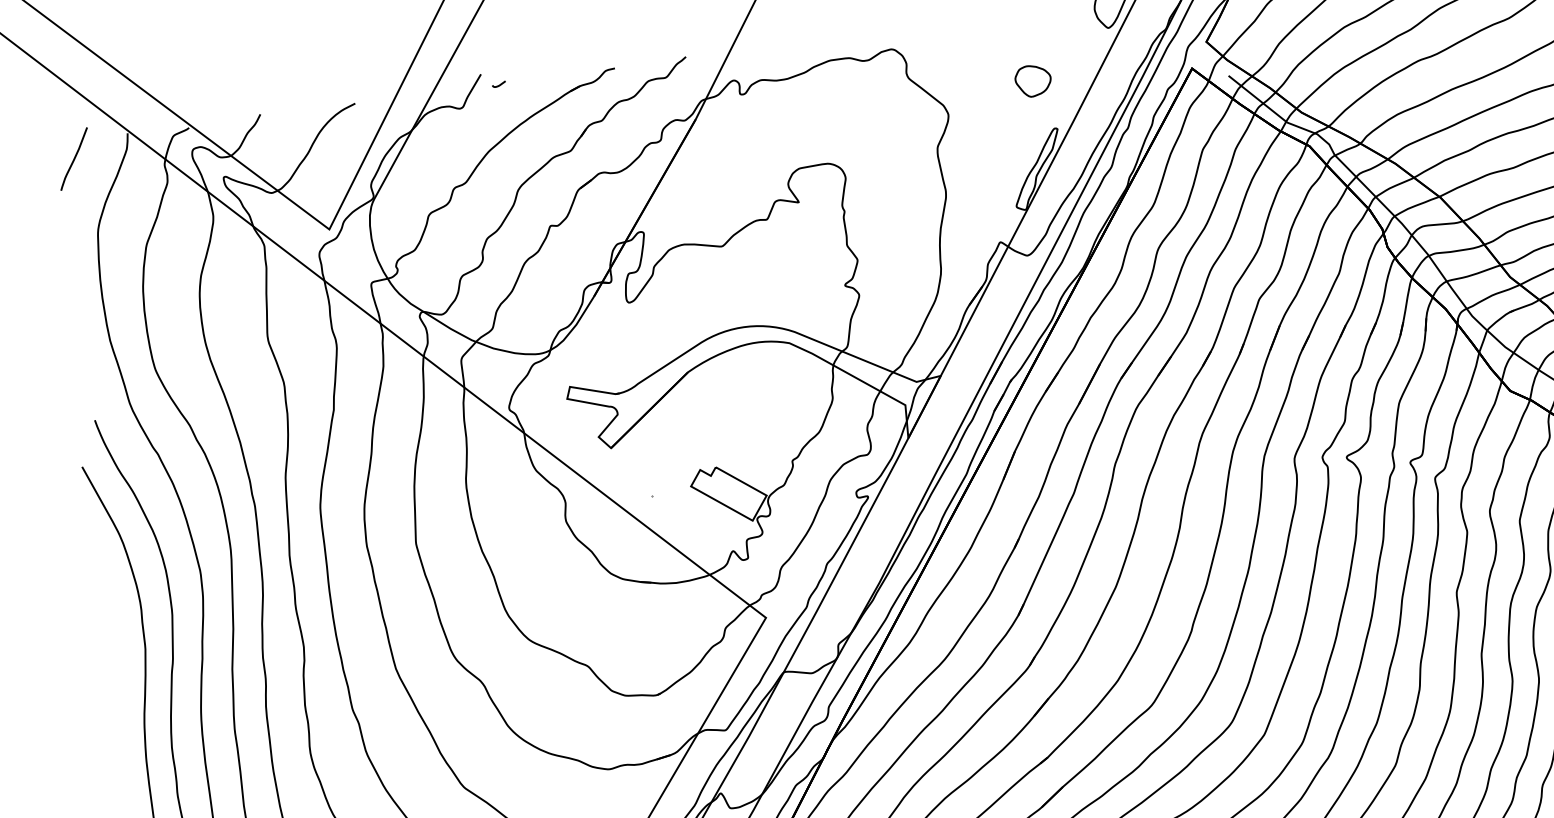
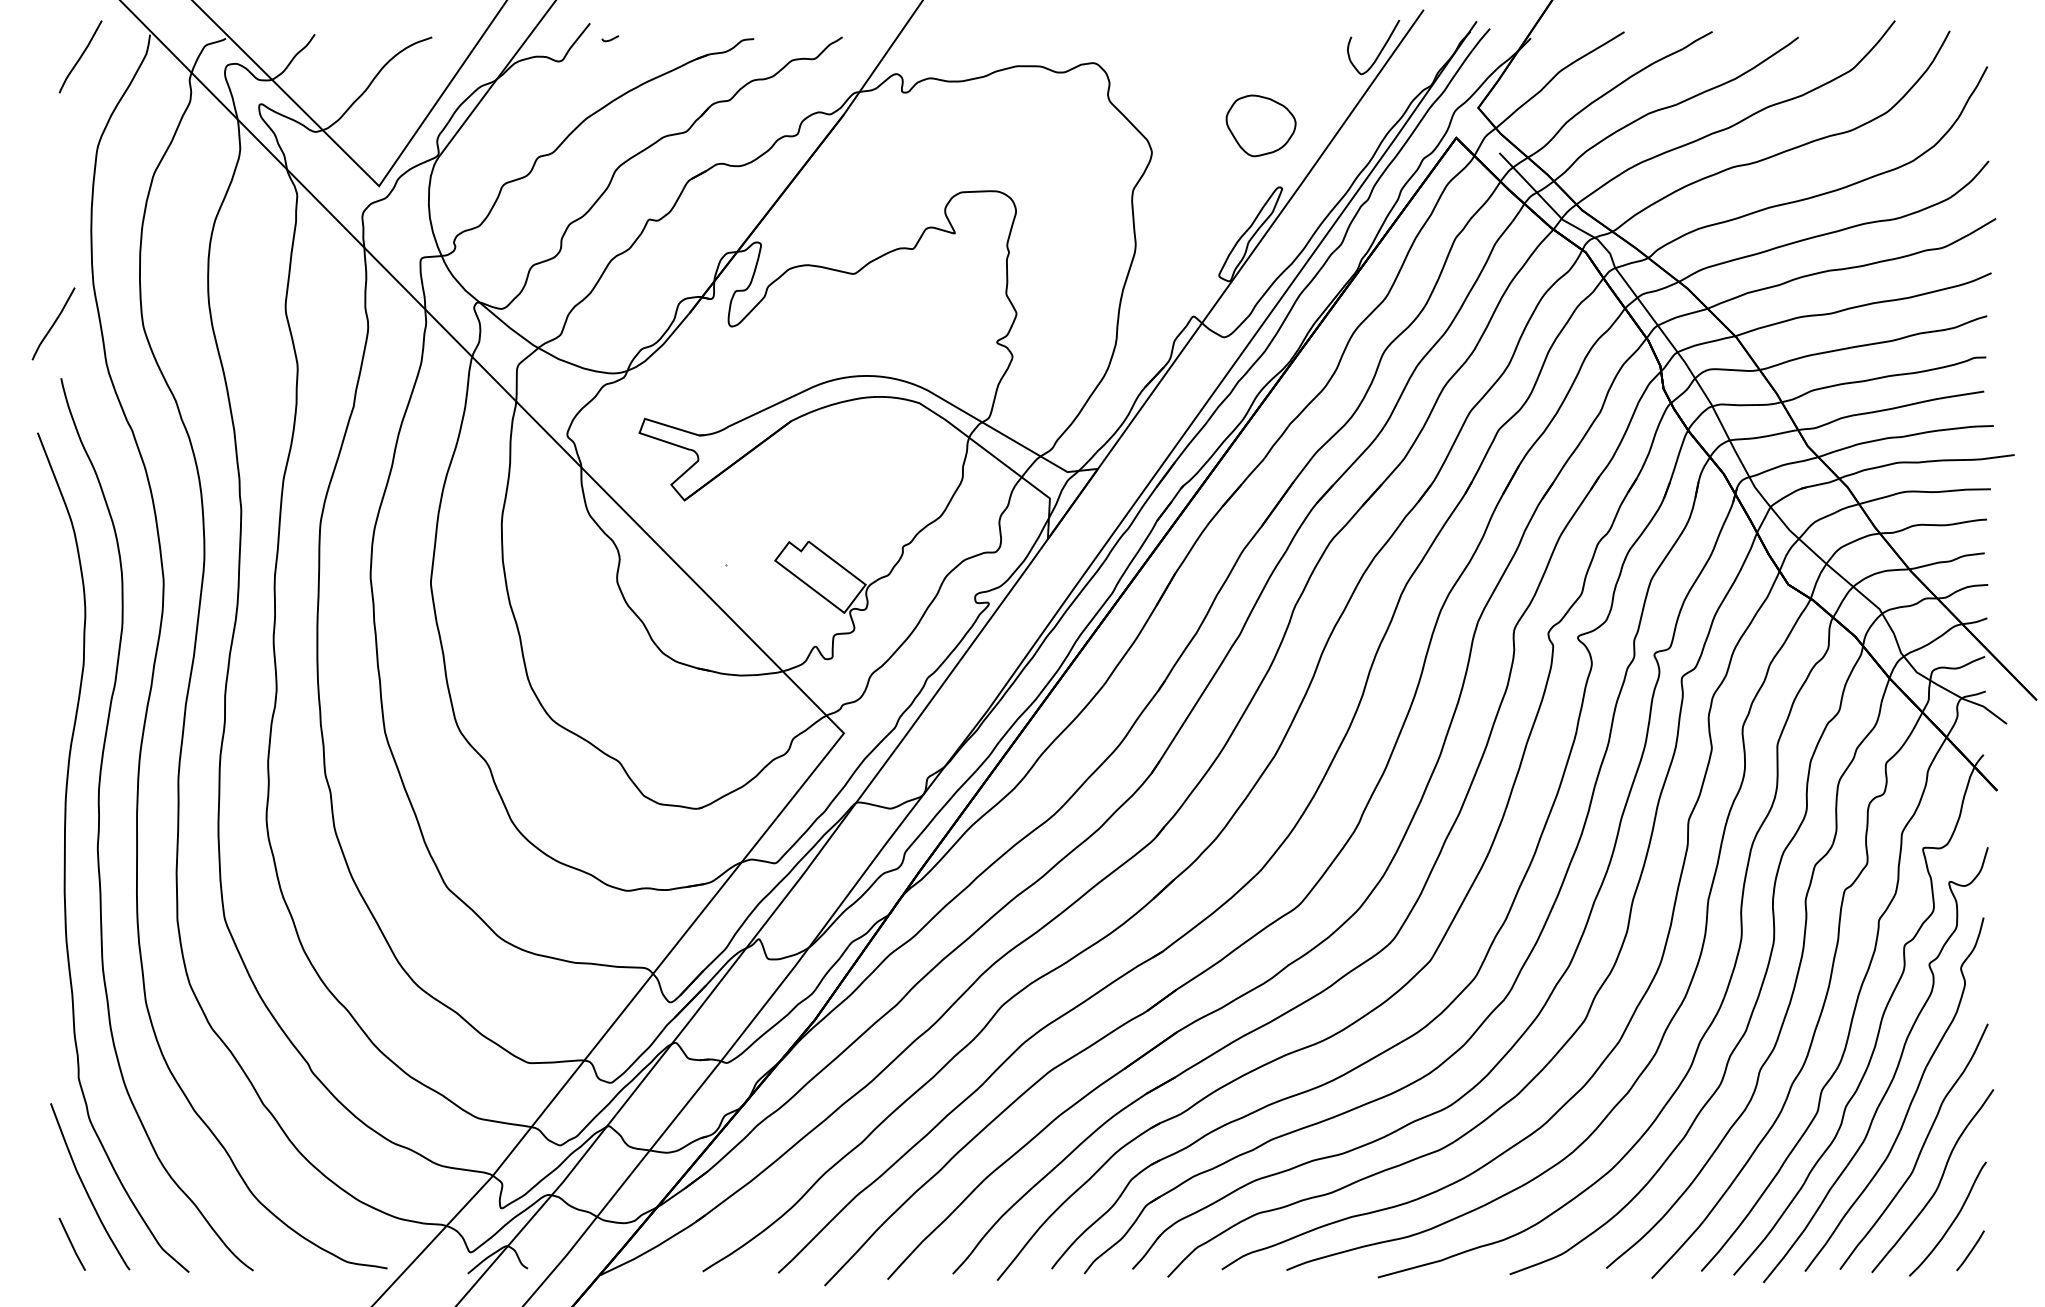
part: (1032, 80) -> (1260, 125), size x1.6
curve: (82, 377) -> (53, 323), added

